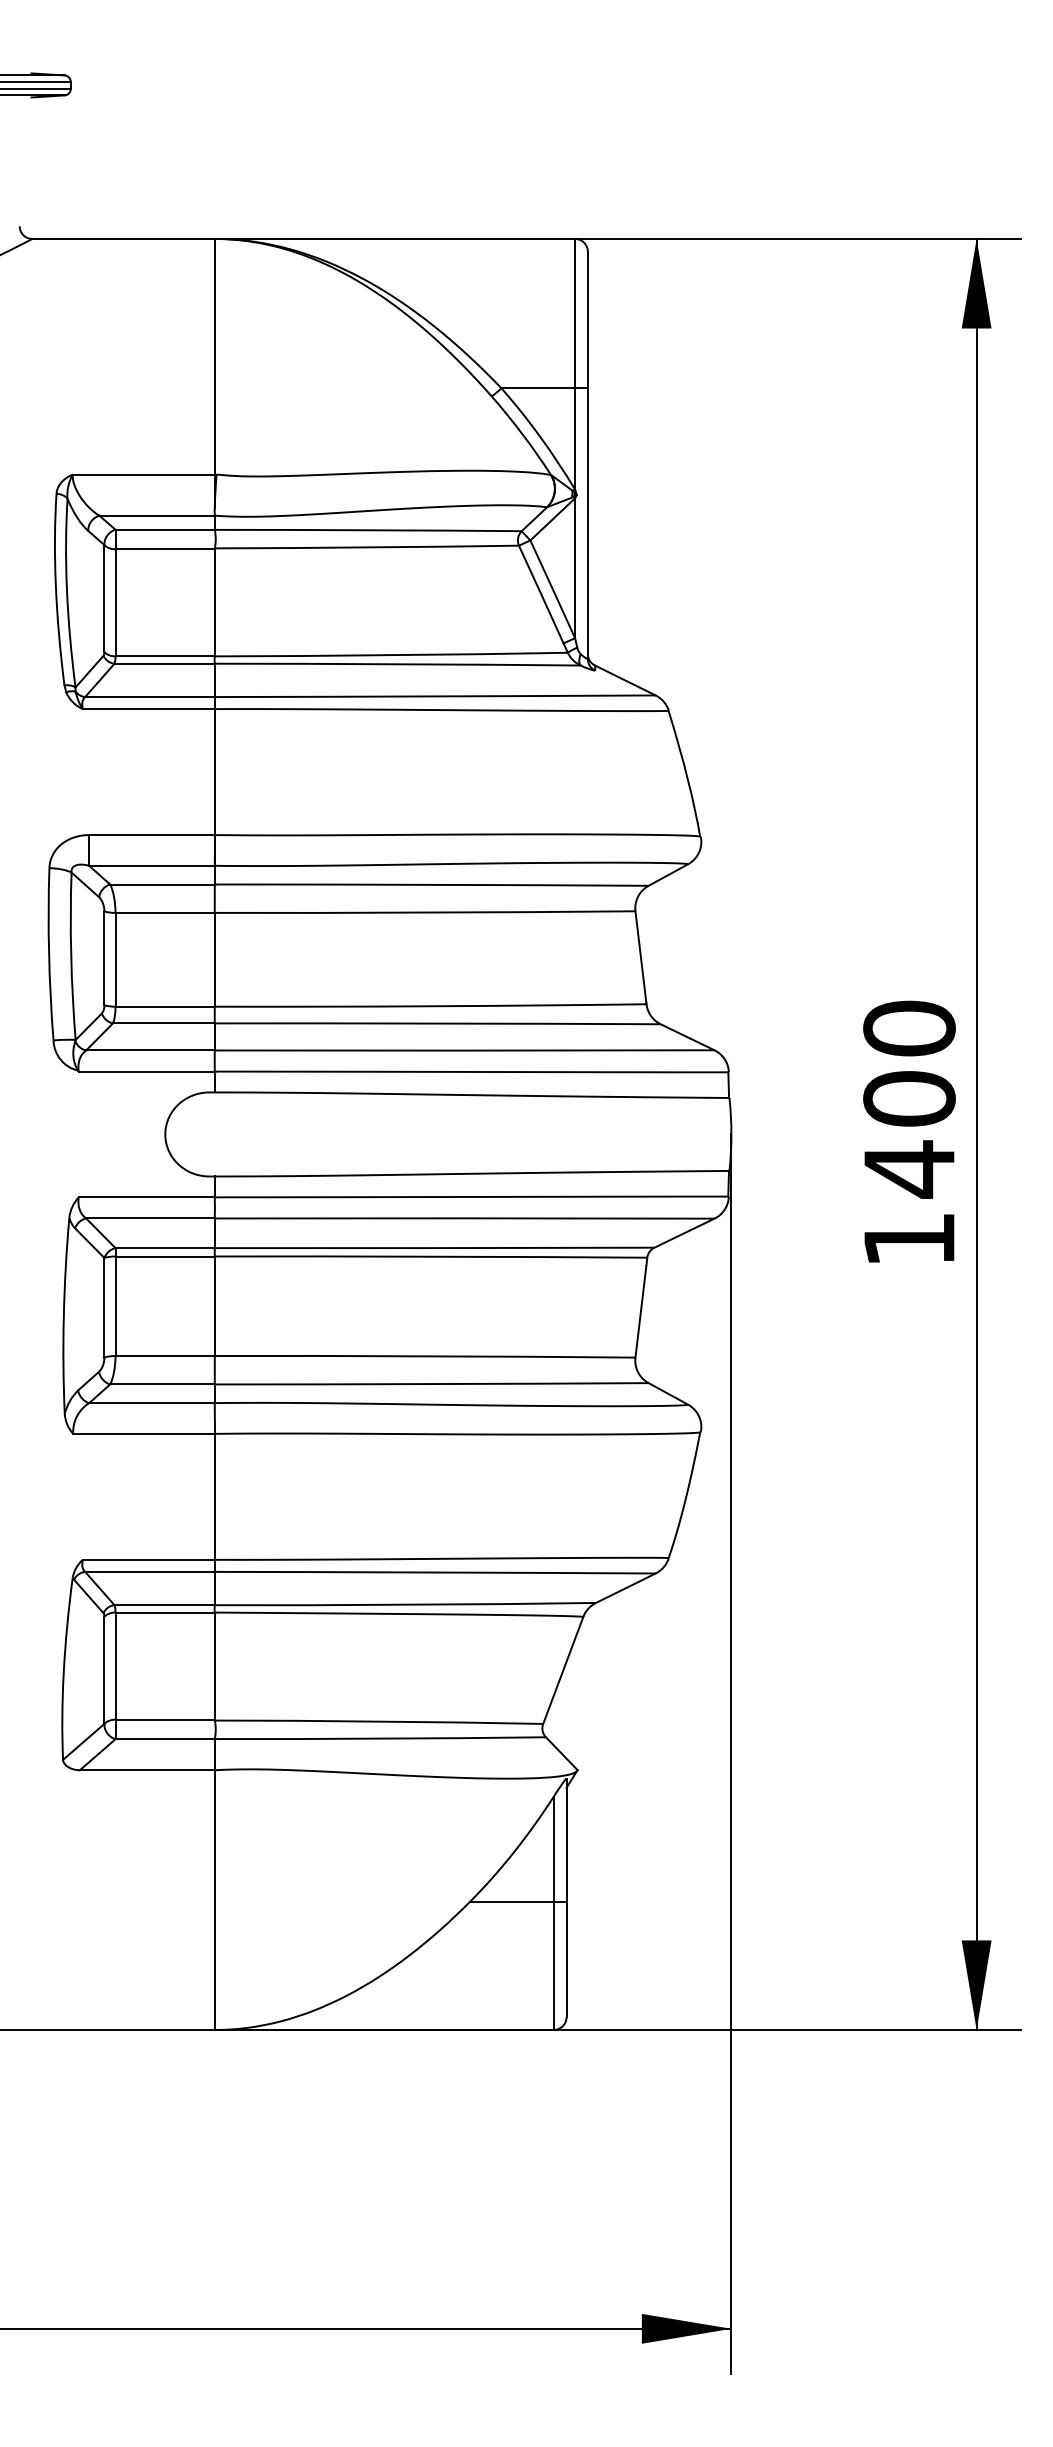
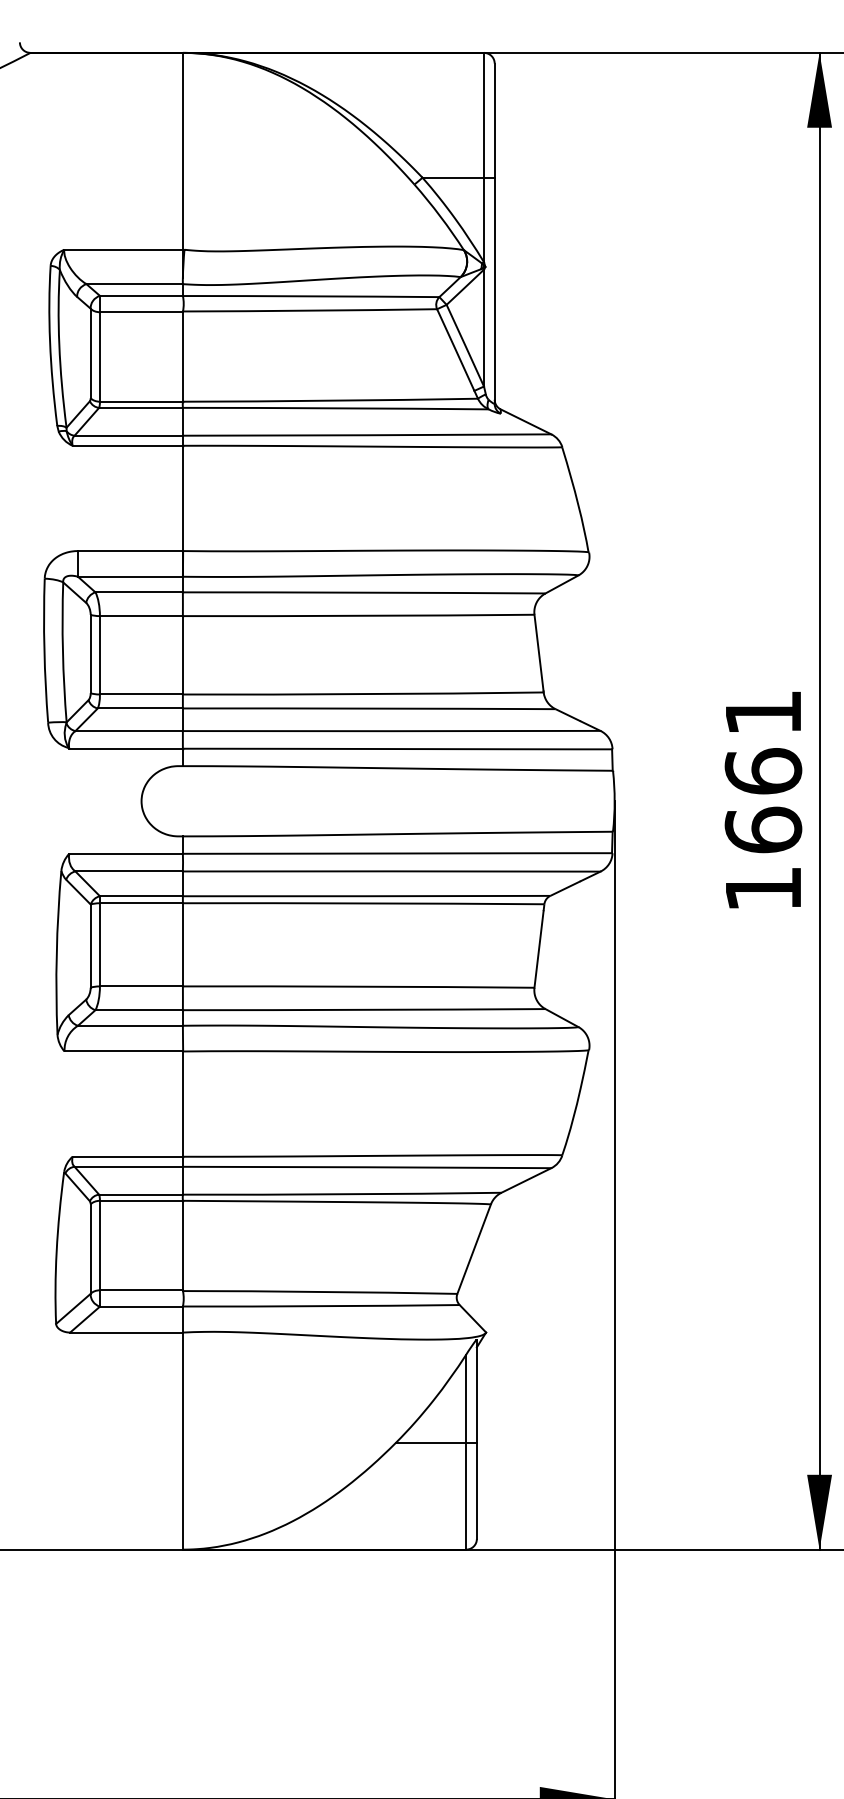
text: (909, 1099) -> (763, 772), 1400 -> 1661

